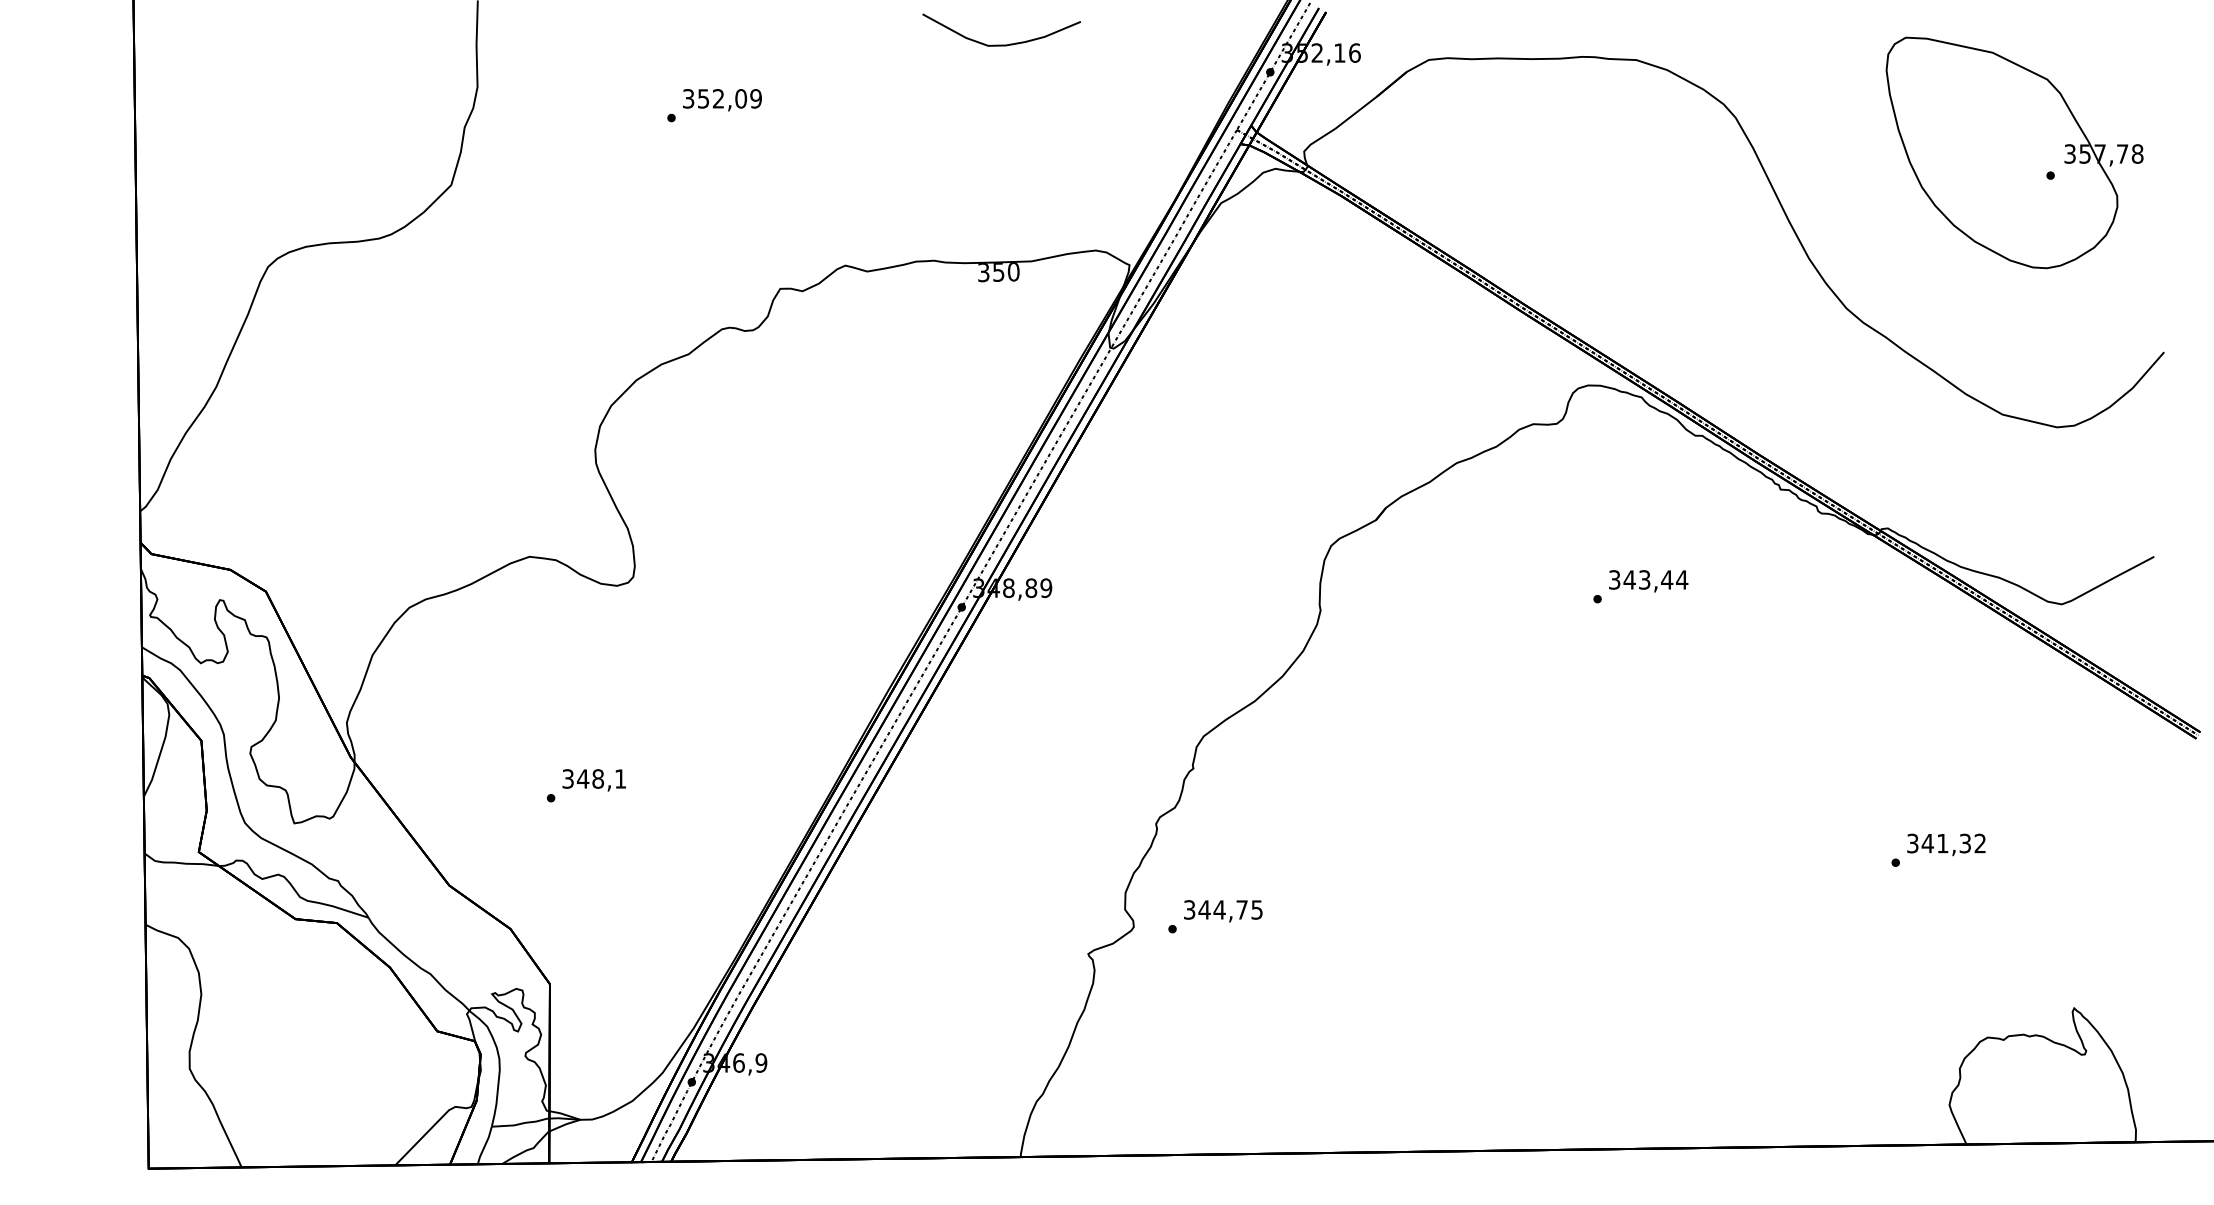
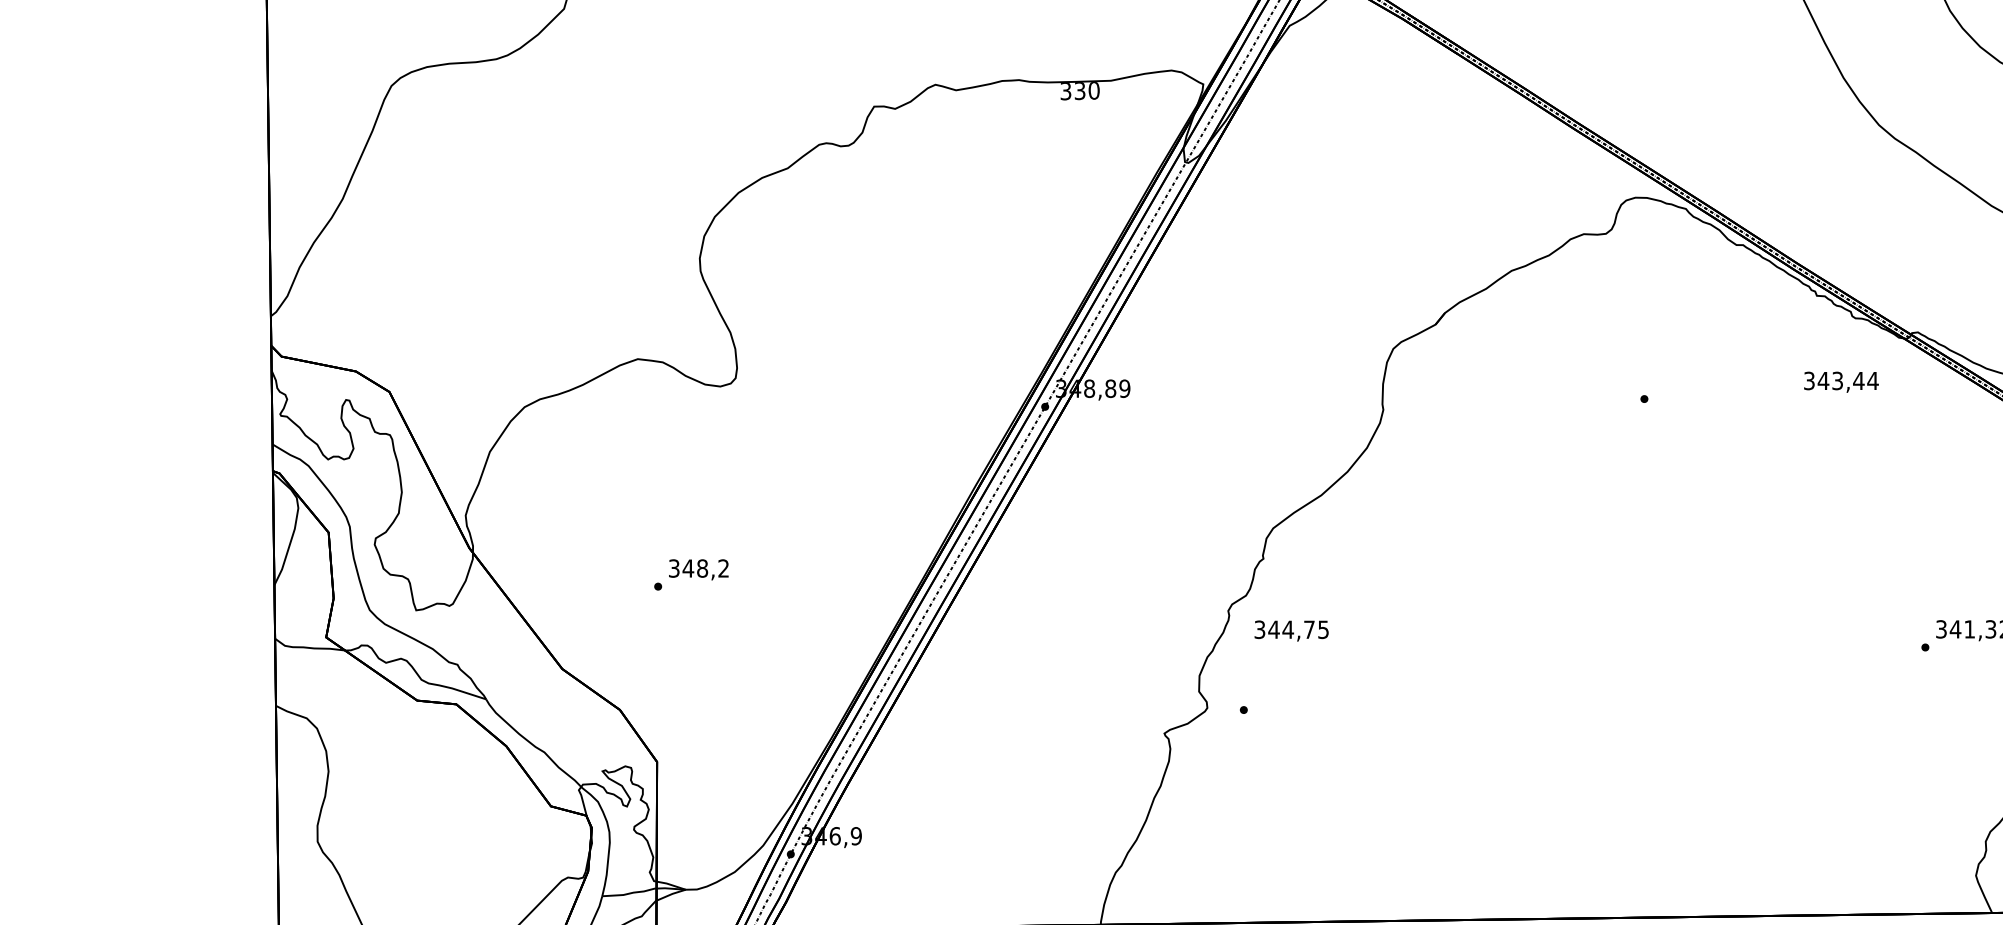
text: (998, 272) -> (1079, 91), 350 -> 330
text: (1648, 581) -> (1841, 382), moved
text: (620, 778) -> (723, 568), 348,1 -> 348,2
text: (1223, 911) -> (1291, 631), moved

